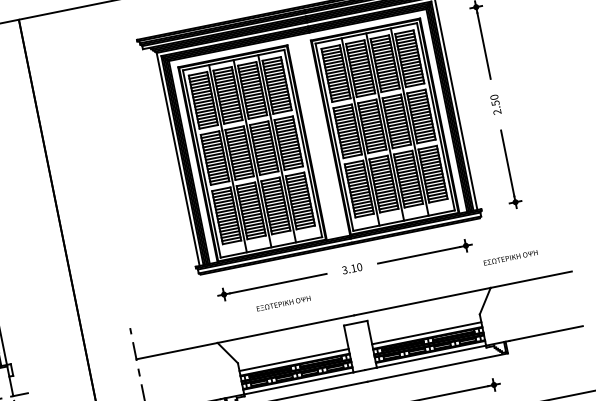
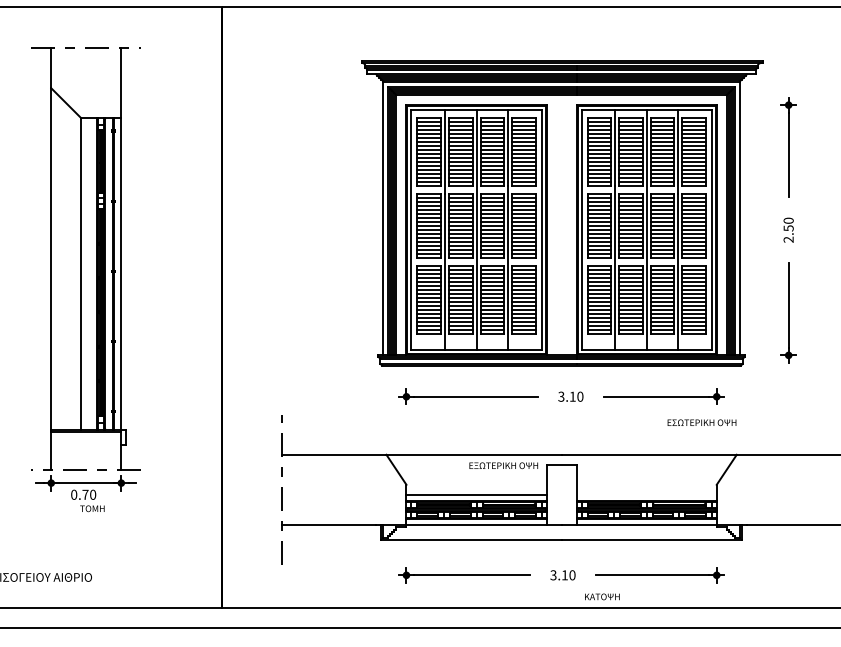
text: (510, 257) -> (701, 422), moved
text: (283, 303) -> (503, 465), moved
line: (426, 333) -> (646, 494), removed

